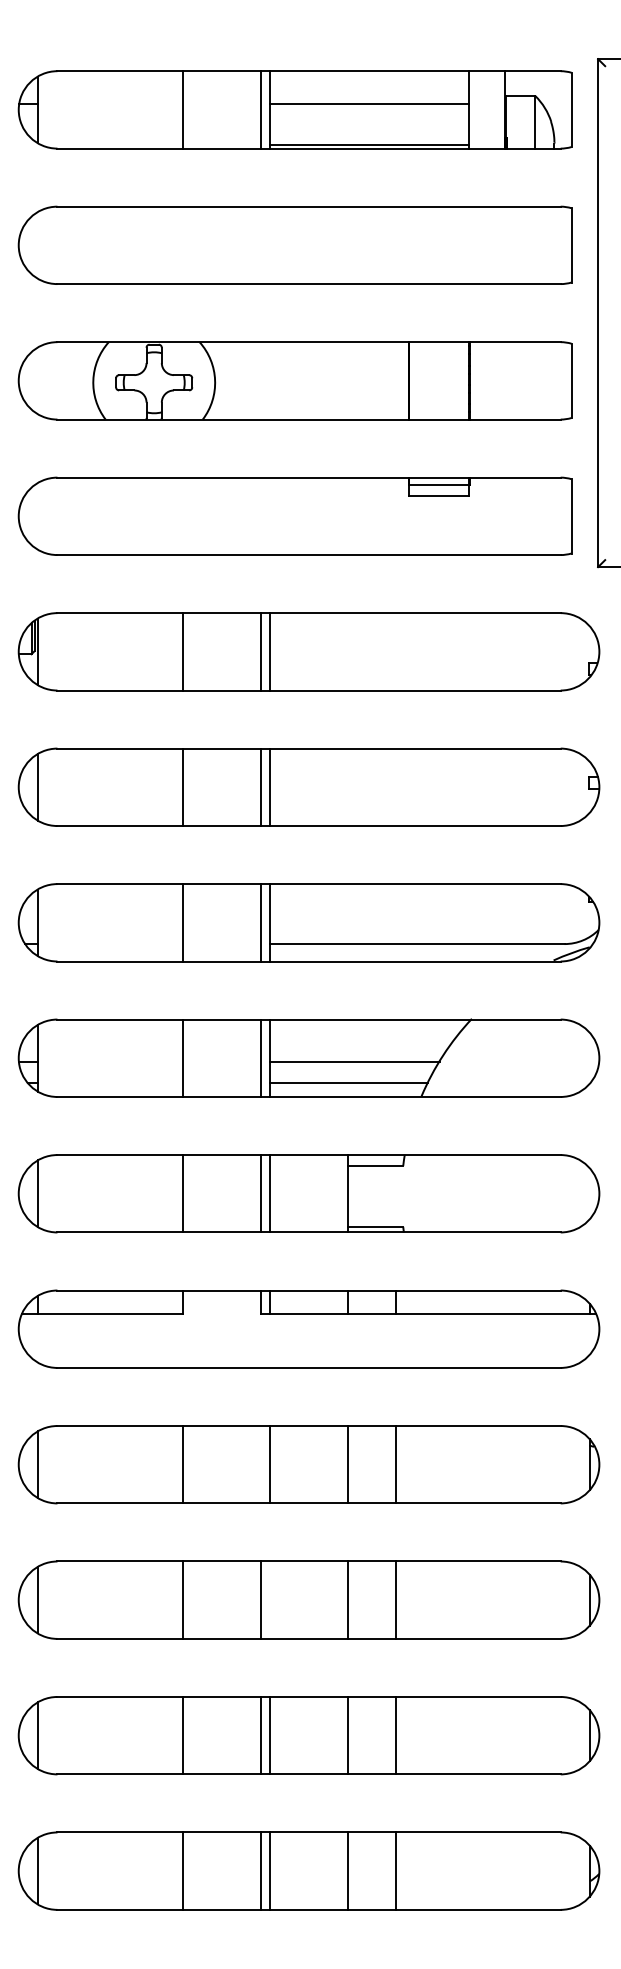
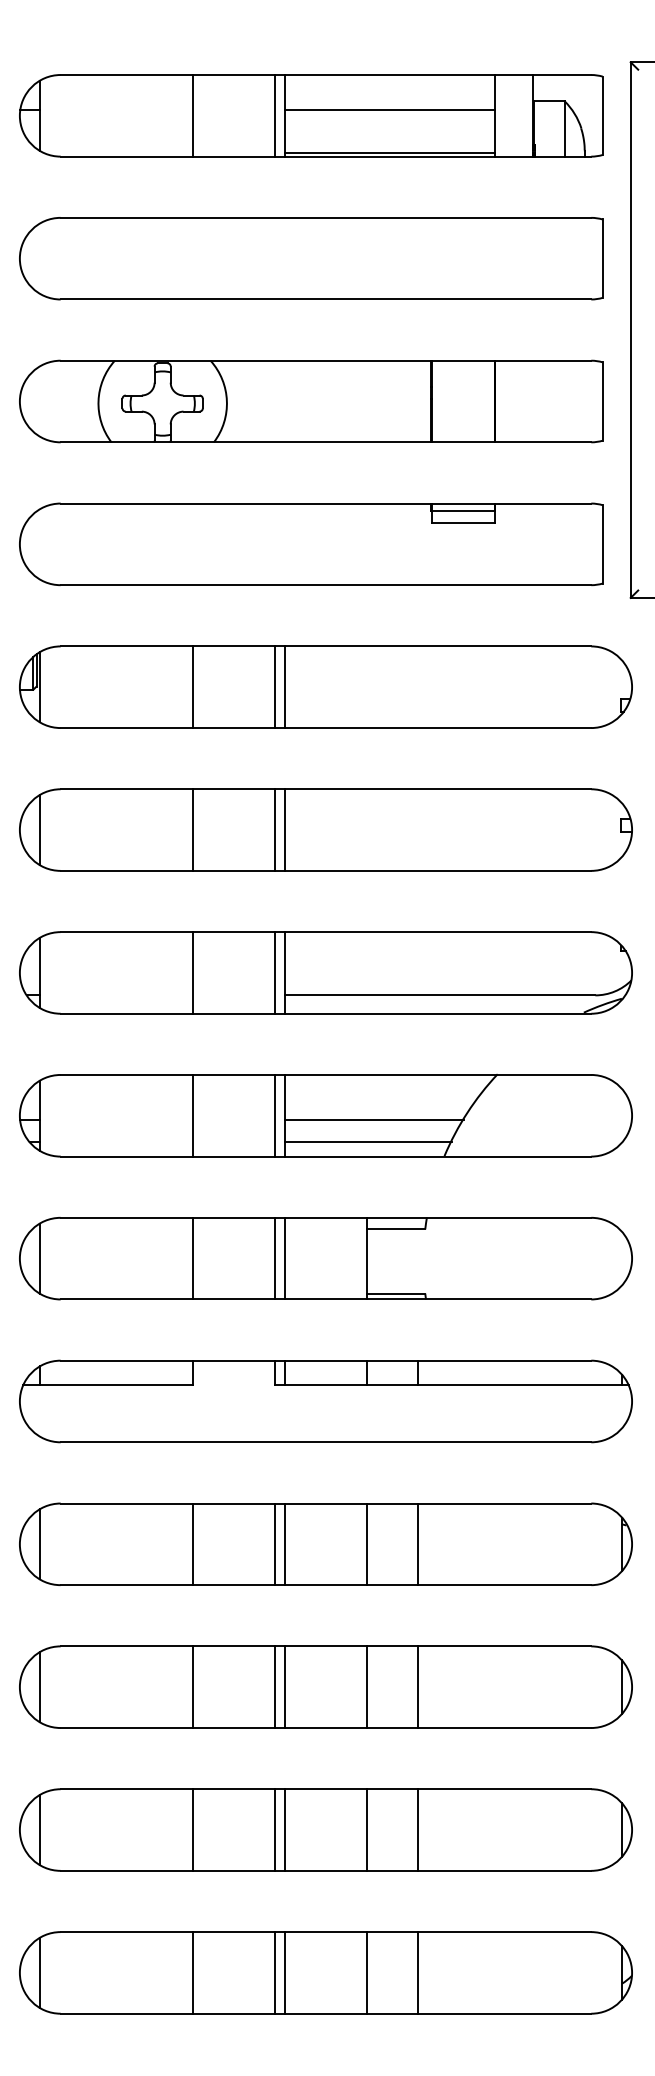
line: (260, 1464) -> (274, 1544), added
line: (270, 1600) -> (285, 1687), added

